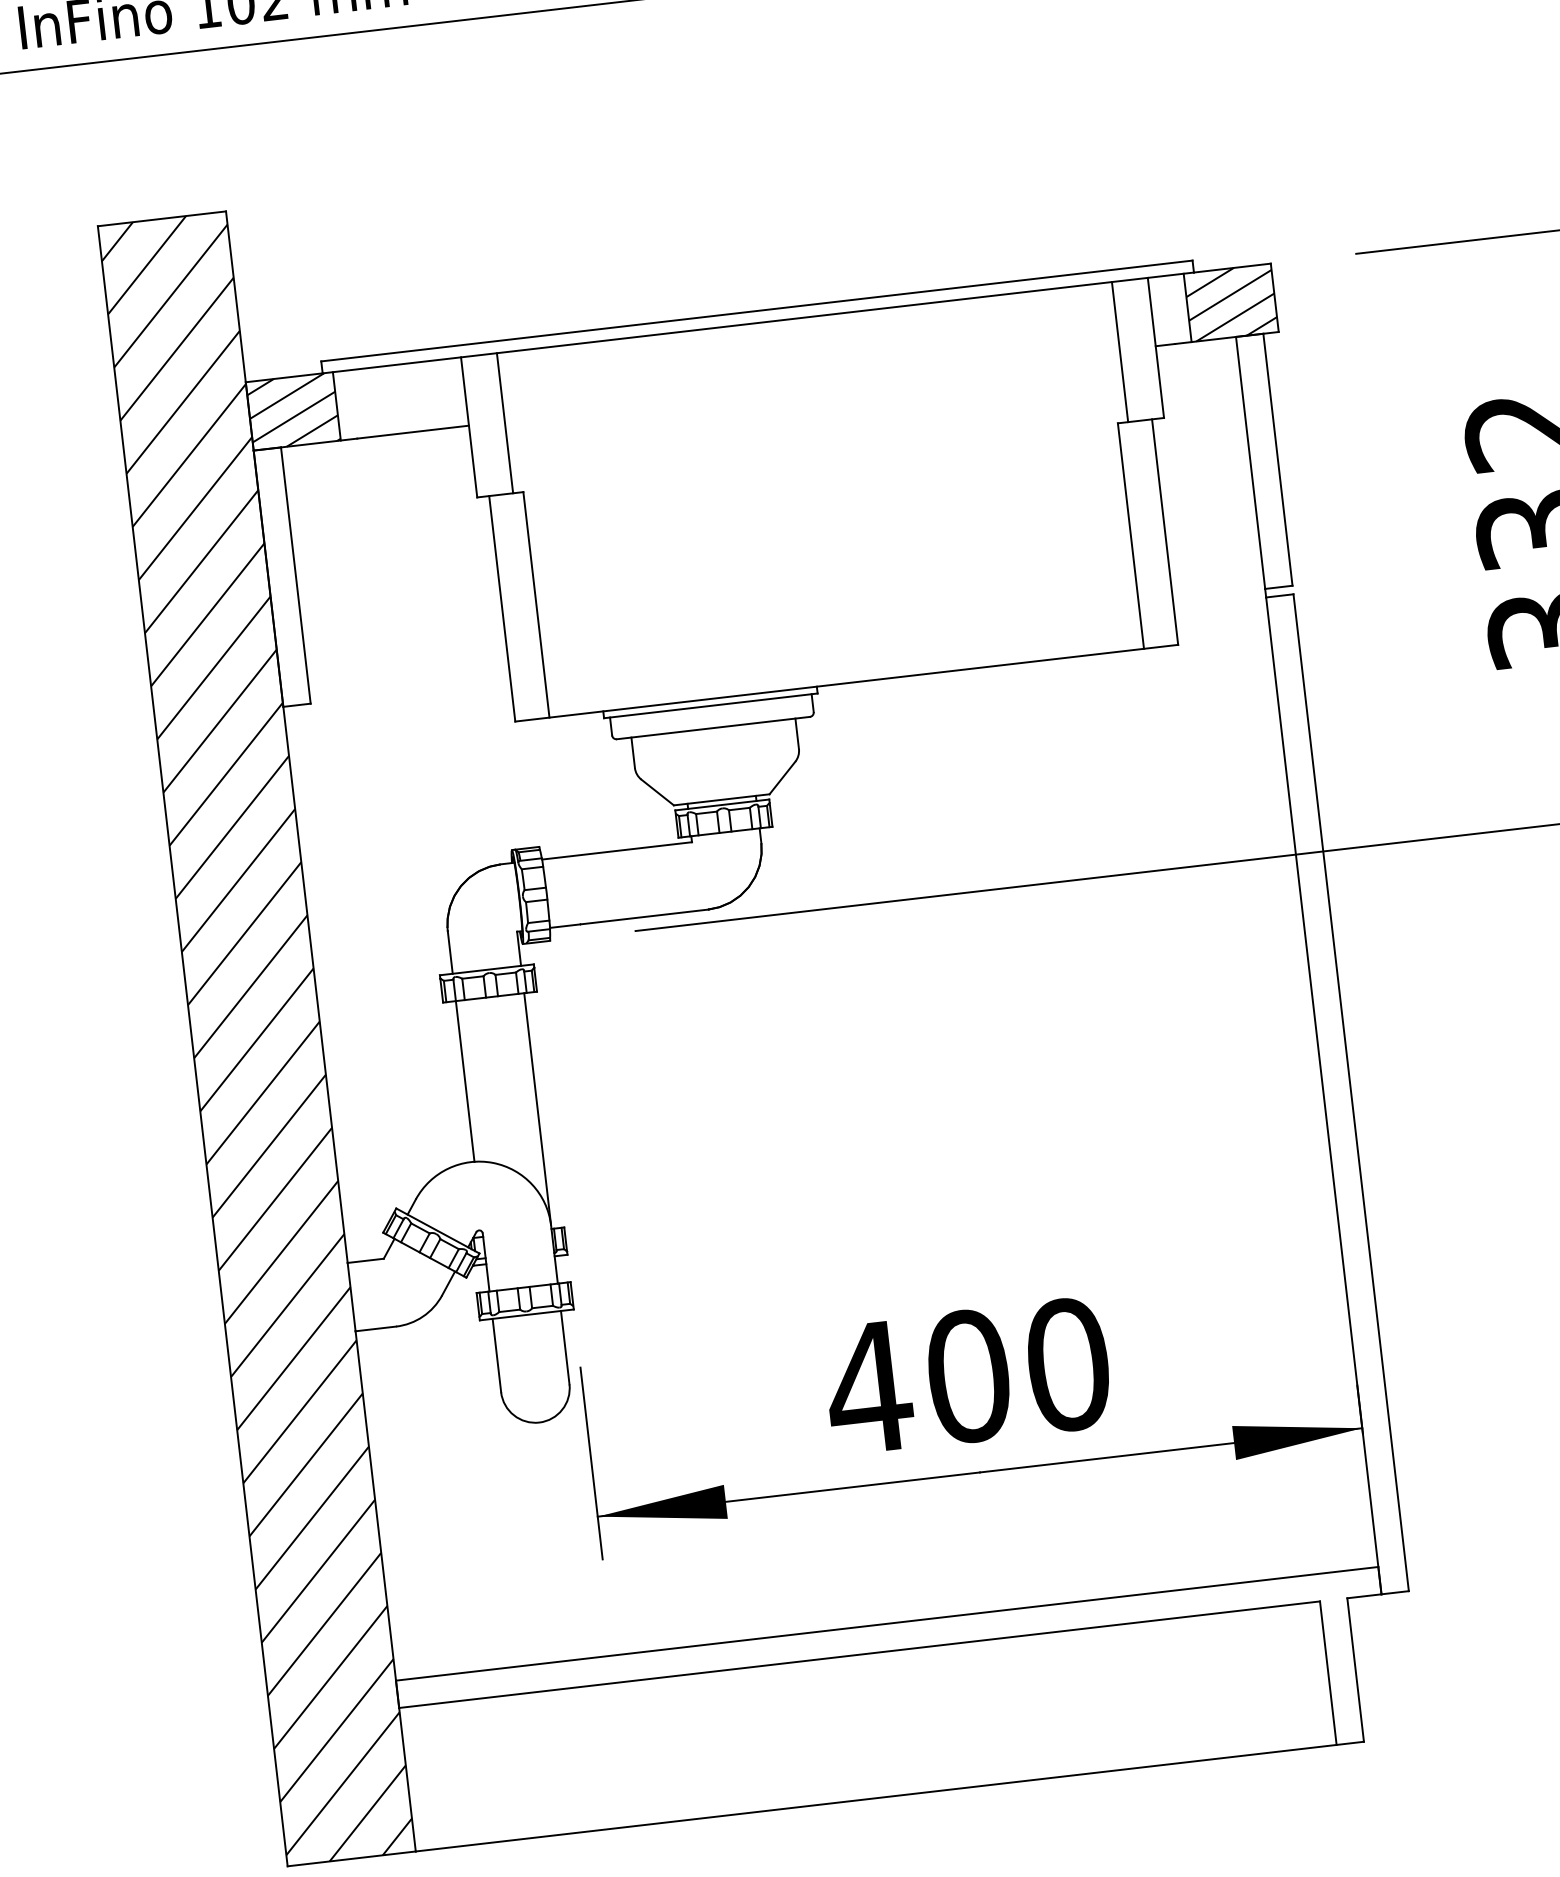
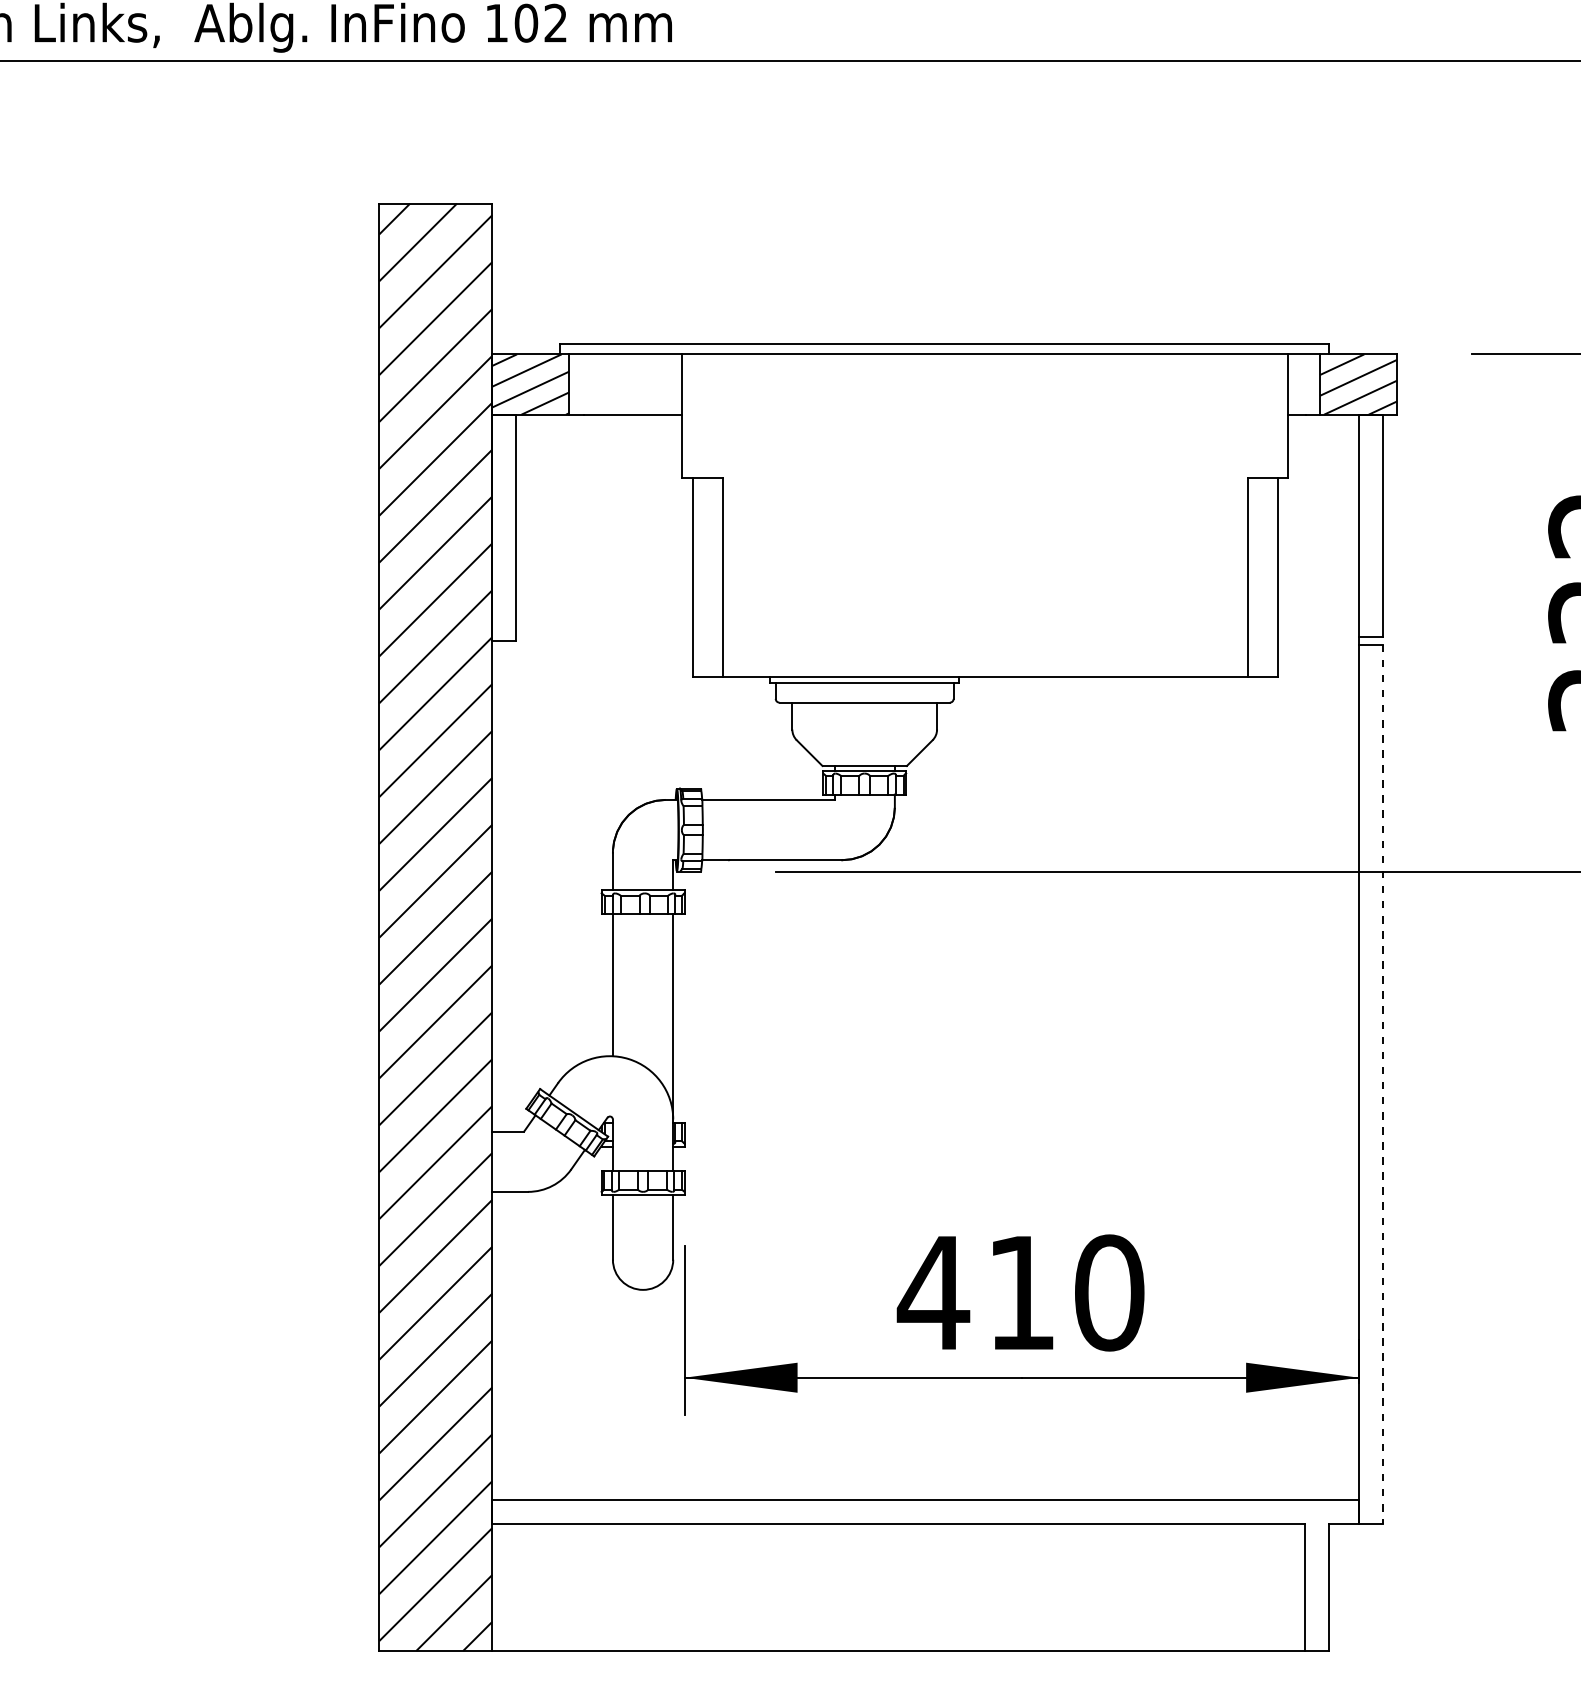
line: (1119, 352) -> (1256, 416), removed
line: (504, 423) -> (713, 416), removed
line: (1351, 1092) -> (1383, 1084), solid -> dashed
text: (968, 1375) -> (1021, 1292), 400 -> 410

